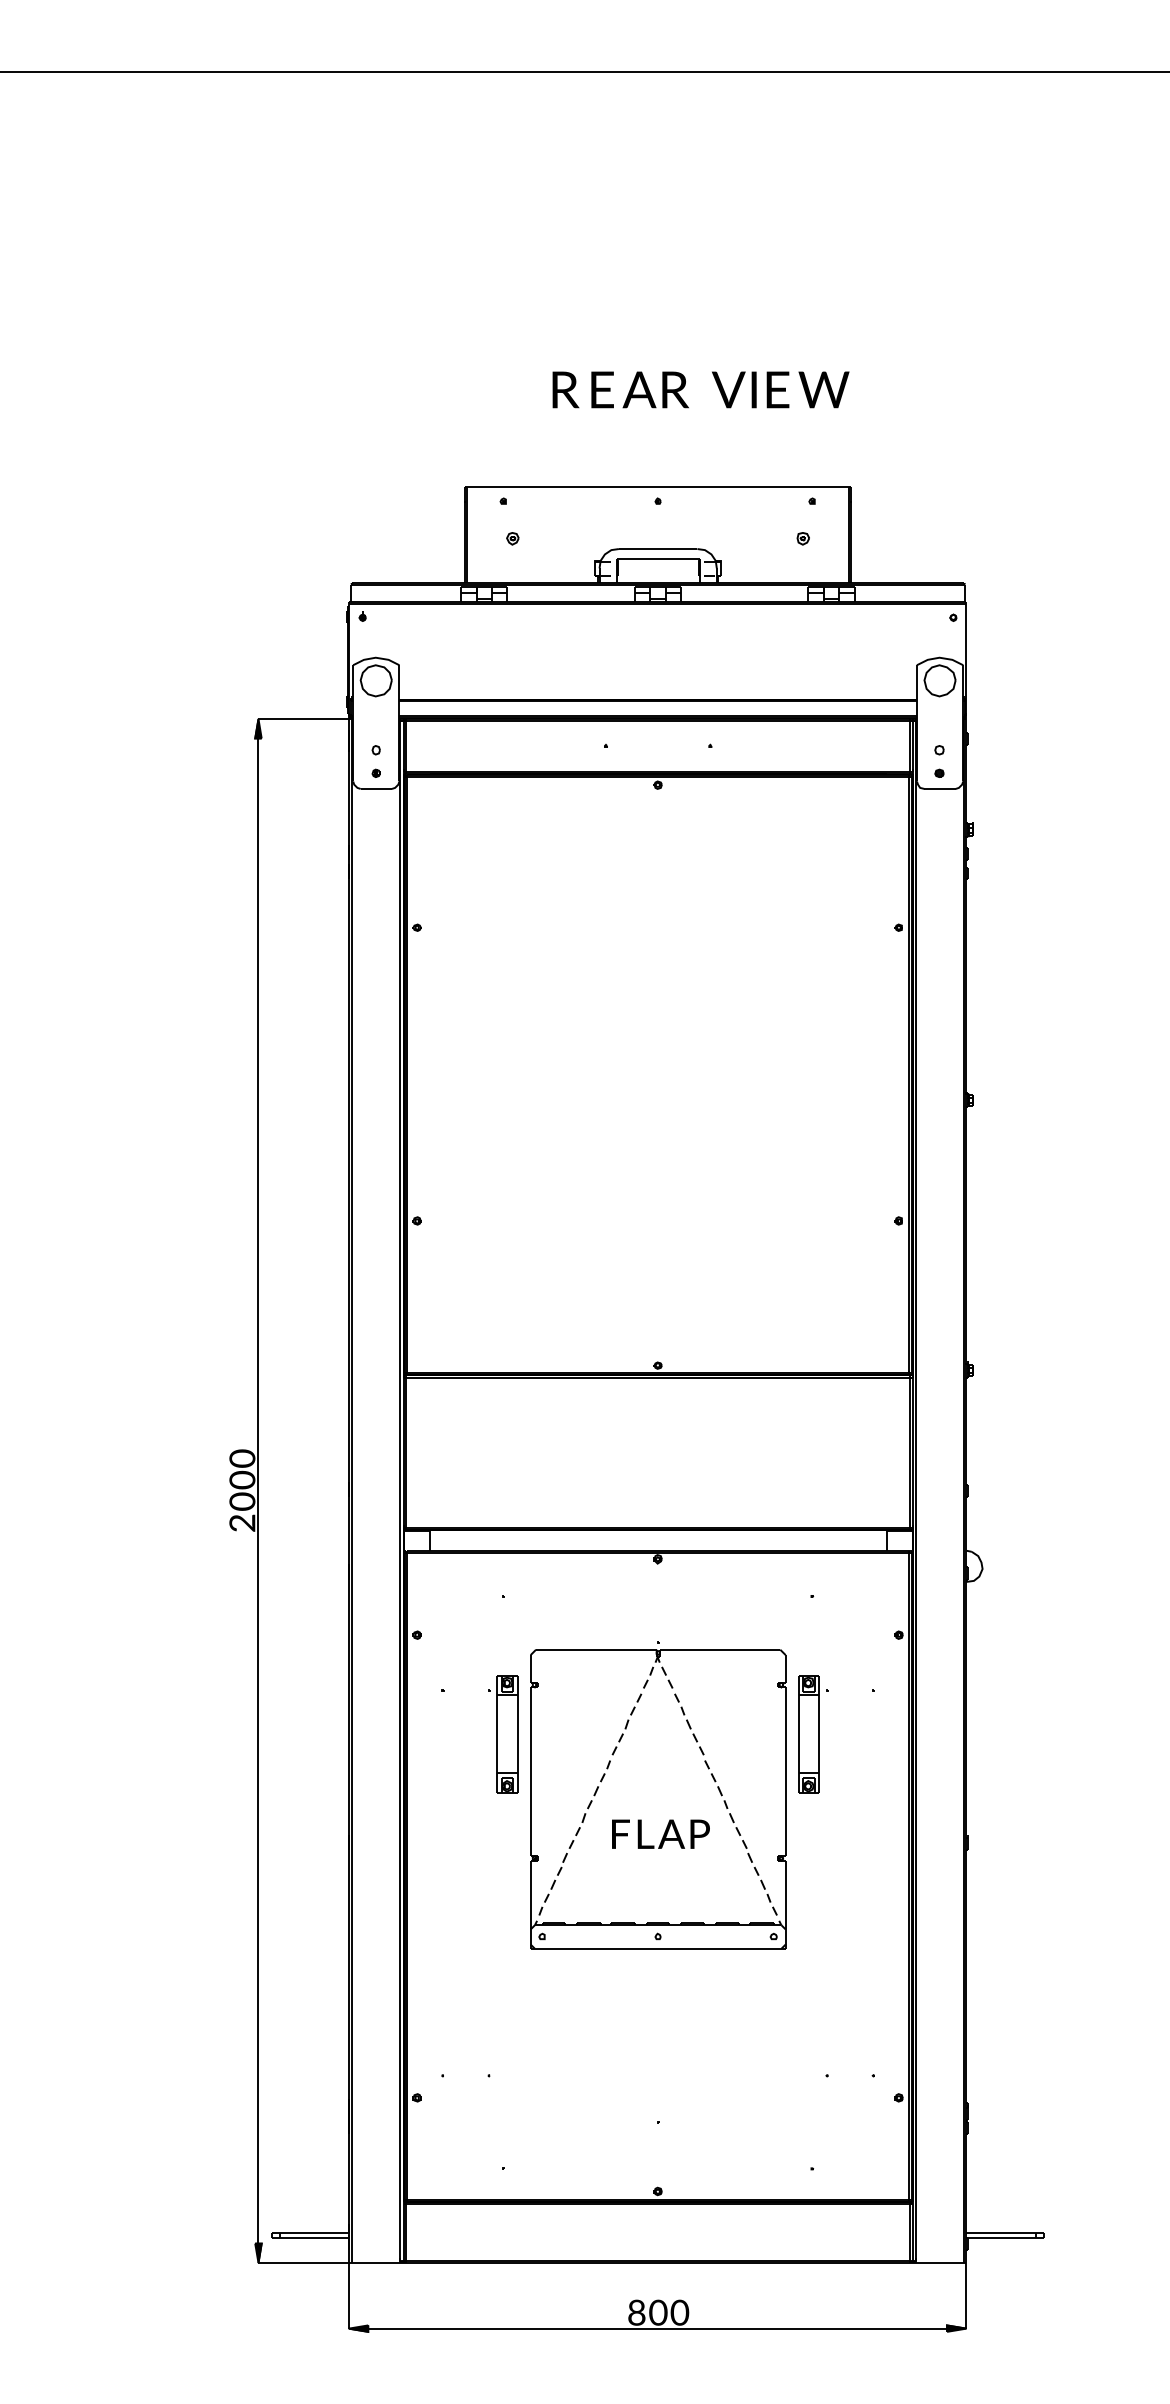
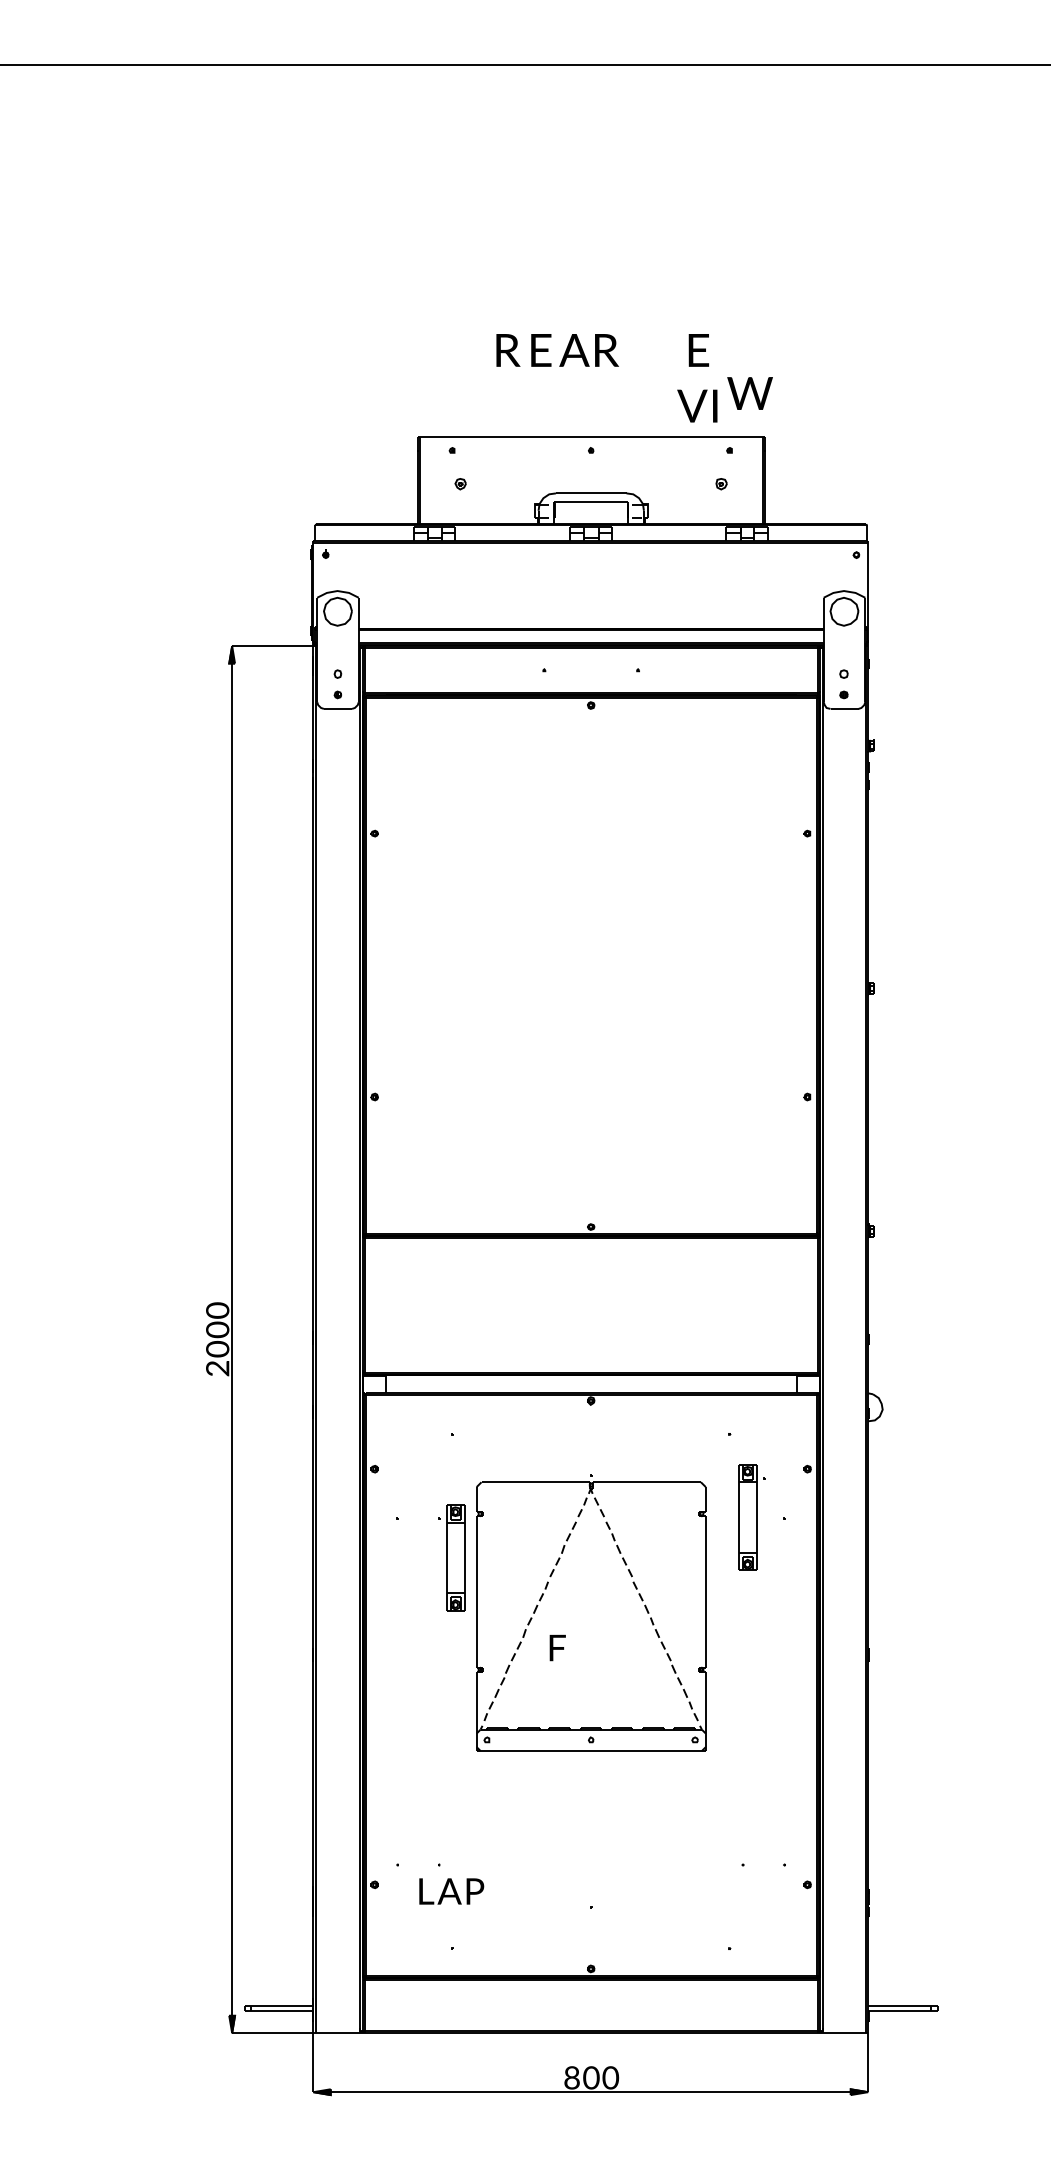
text: (734, 389) -> (697, 405), moved
text: (823, 389) -> (749, 393), moved
part: (813, 1734) -> (752, 1517), moved
text: (673, 1833) -> (451, 1890), moved

